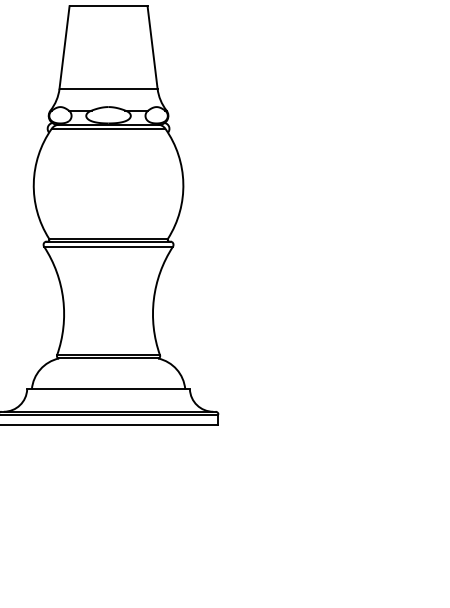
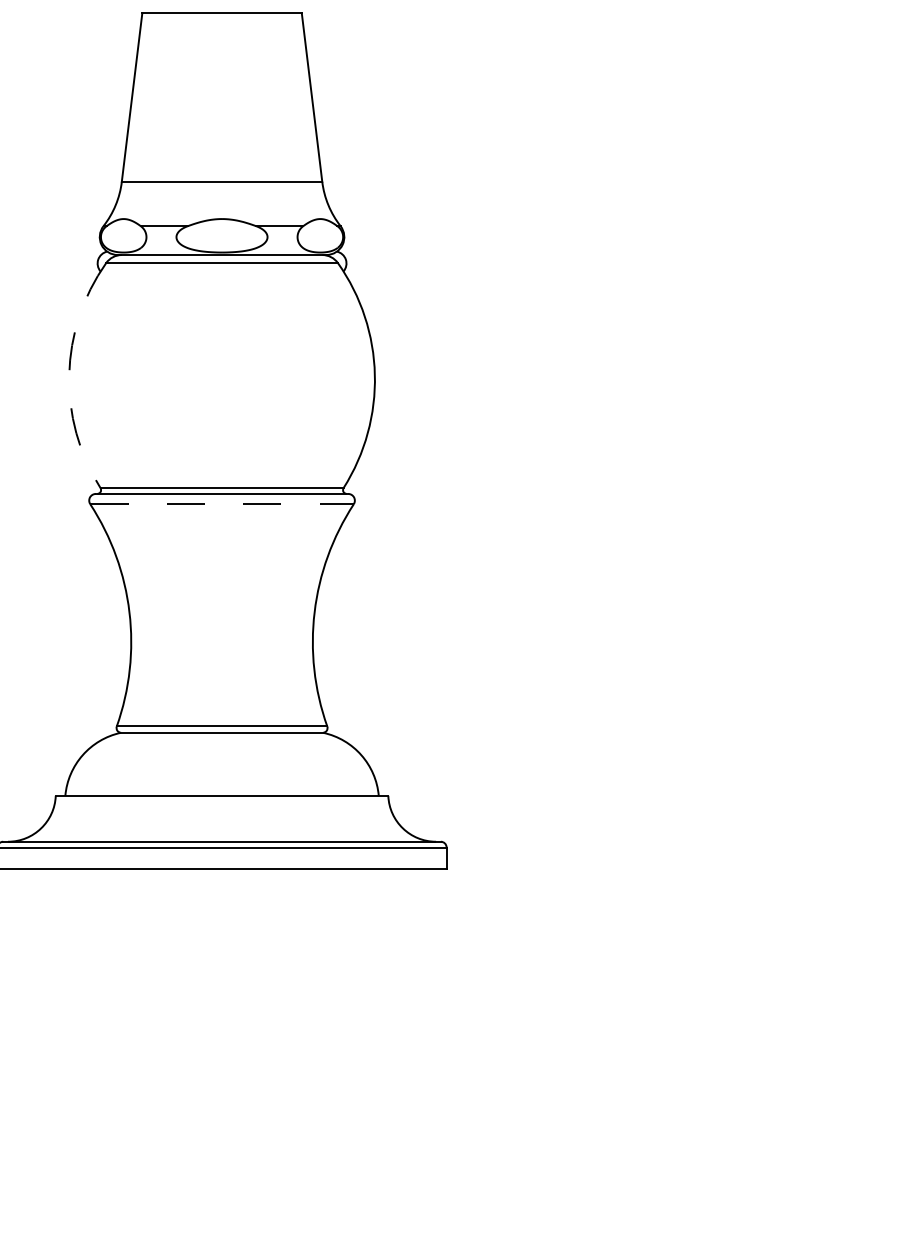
arc: (33, 183) -> (68, 375), solid -> dashed
line: (109, 246) -> (223, 503), solid -> dashed

